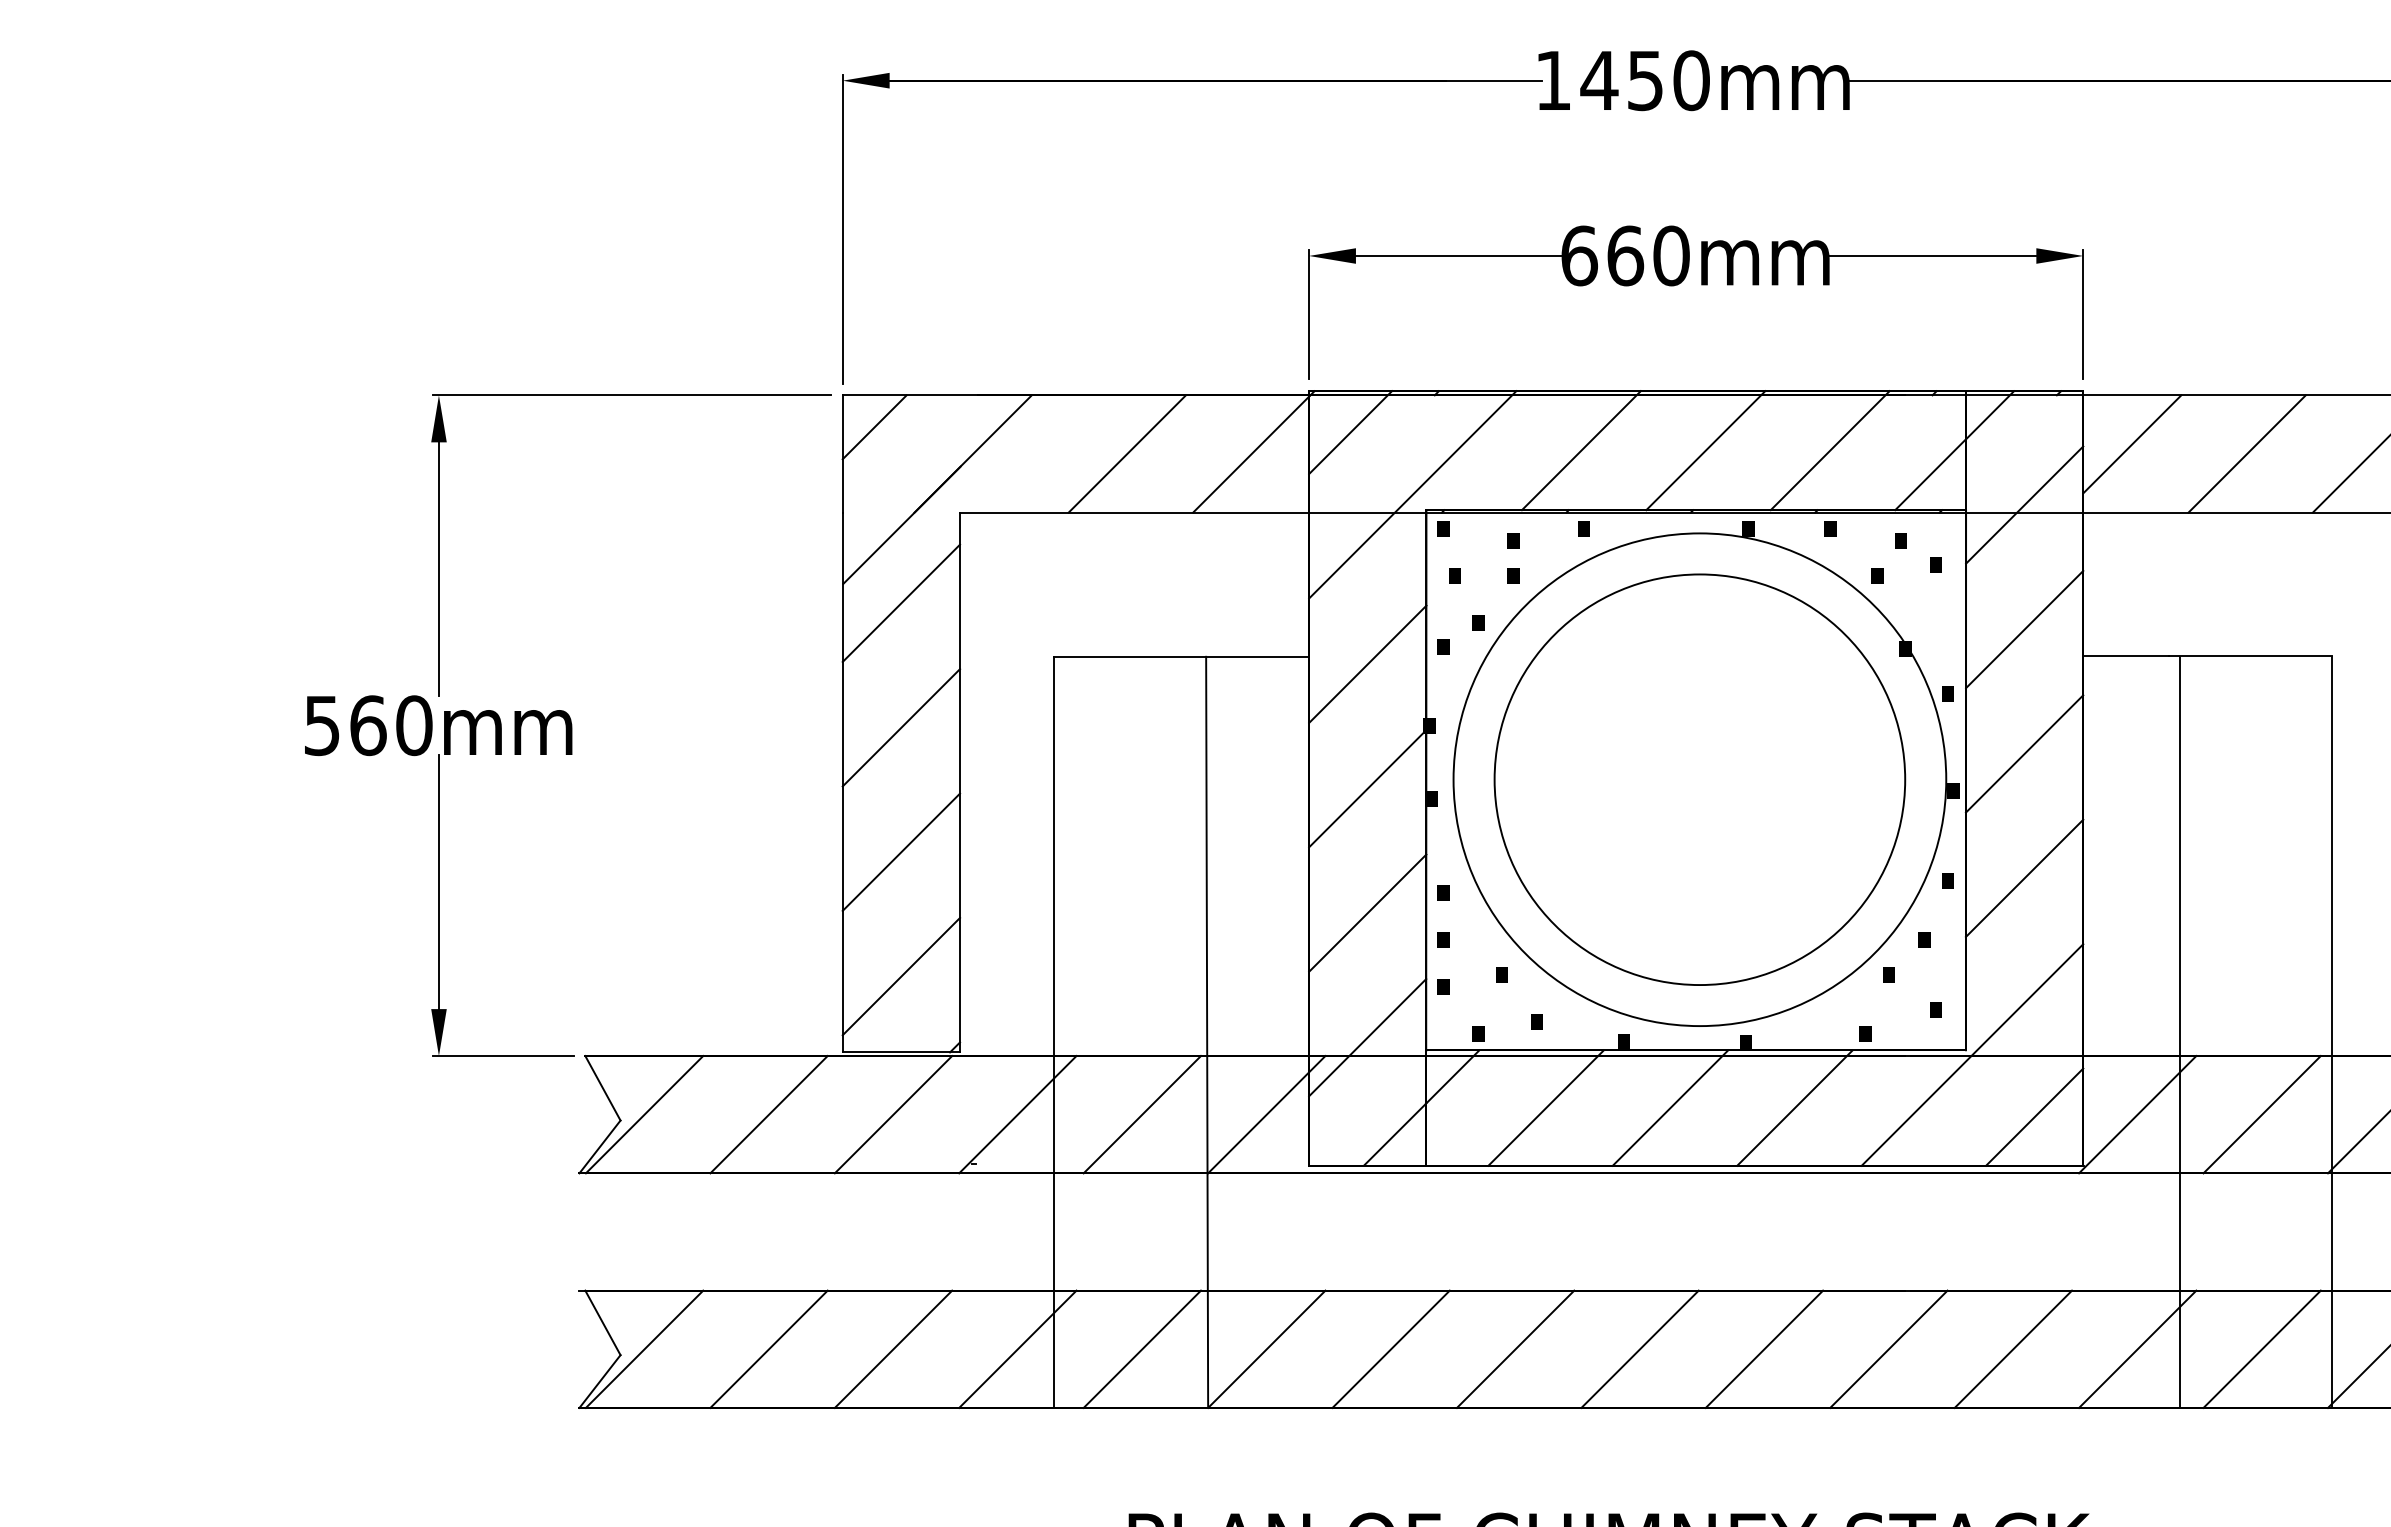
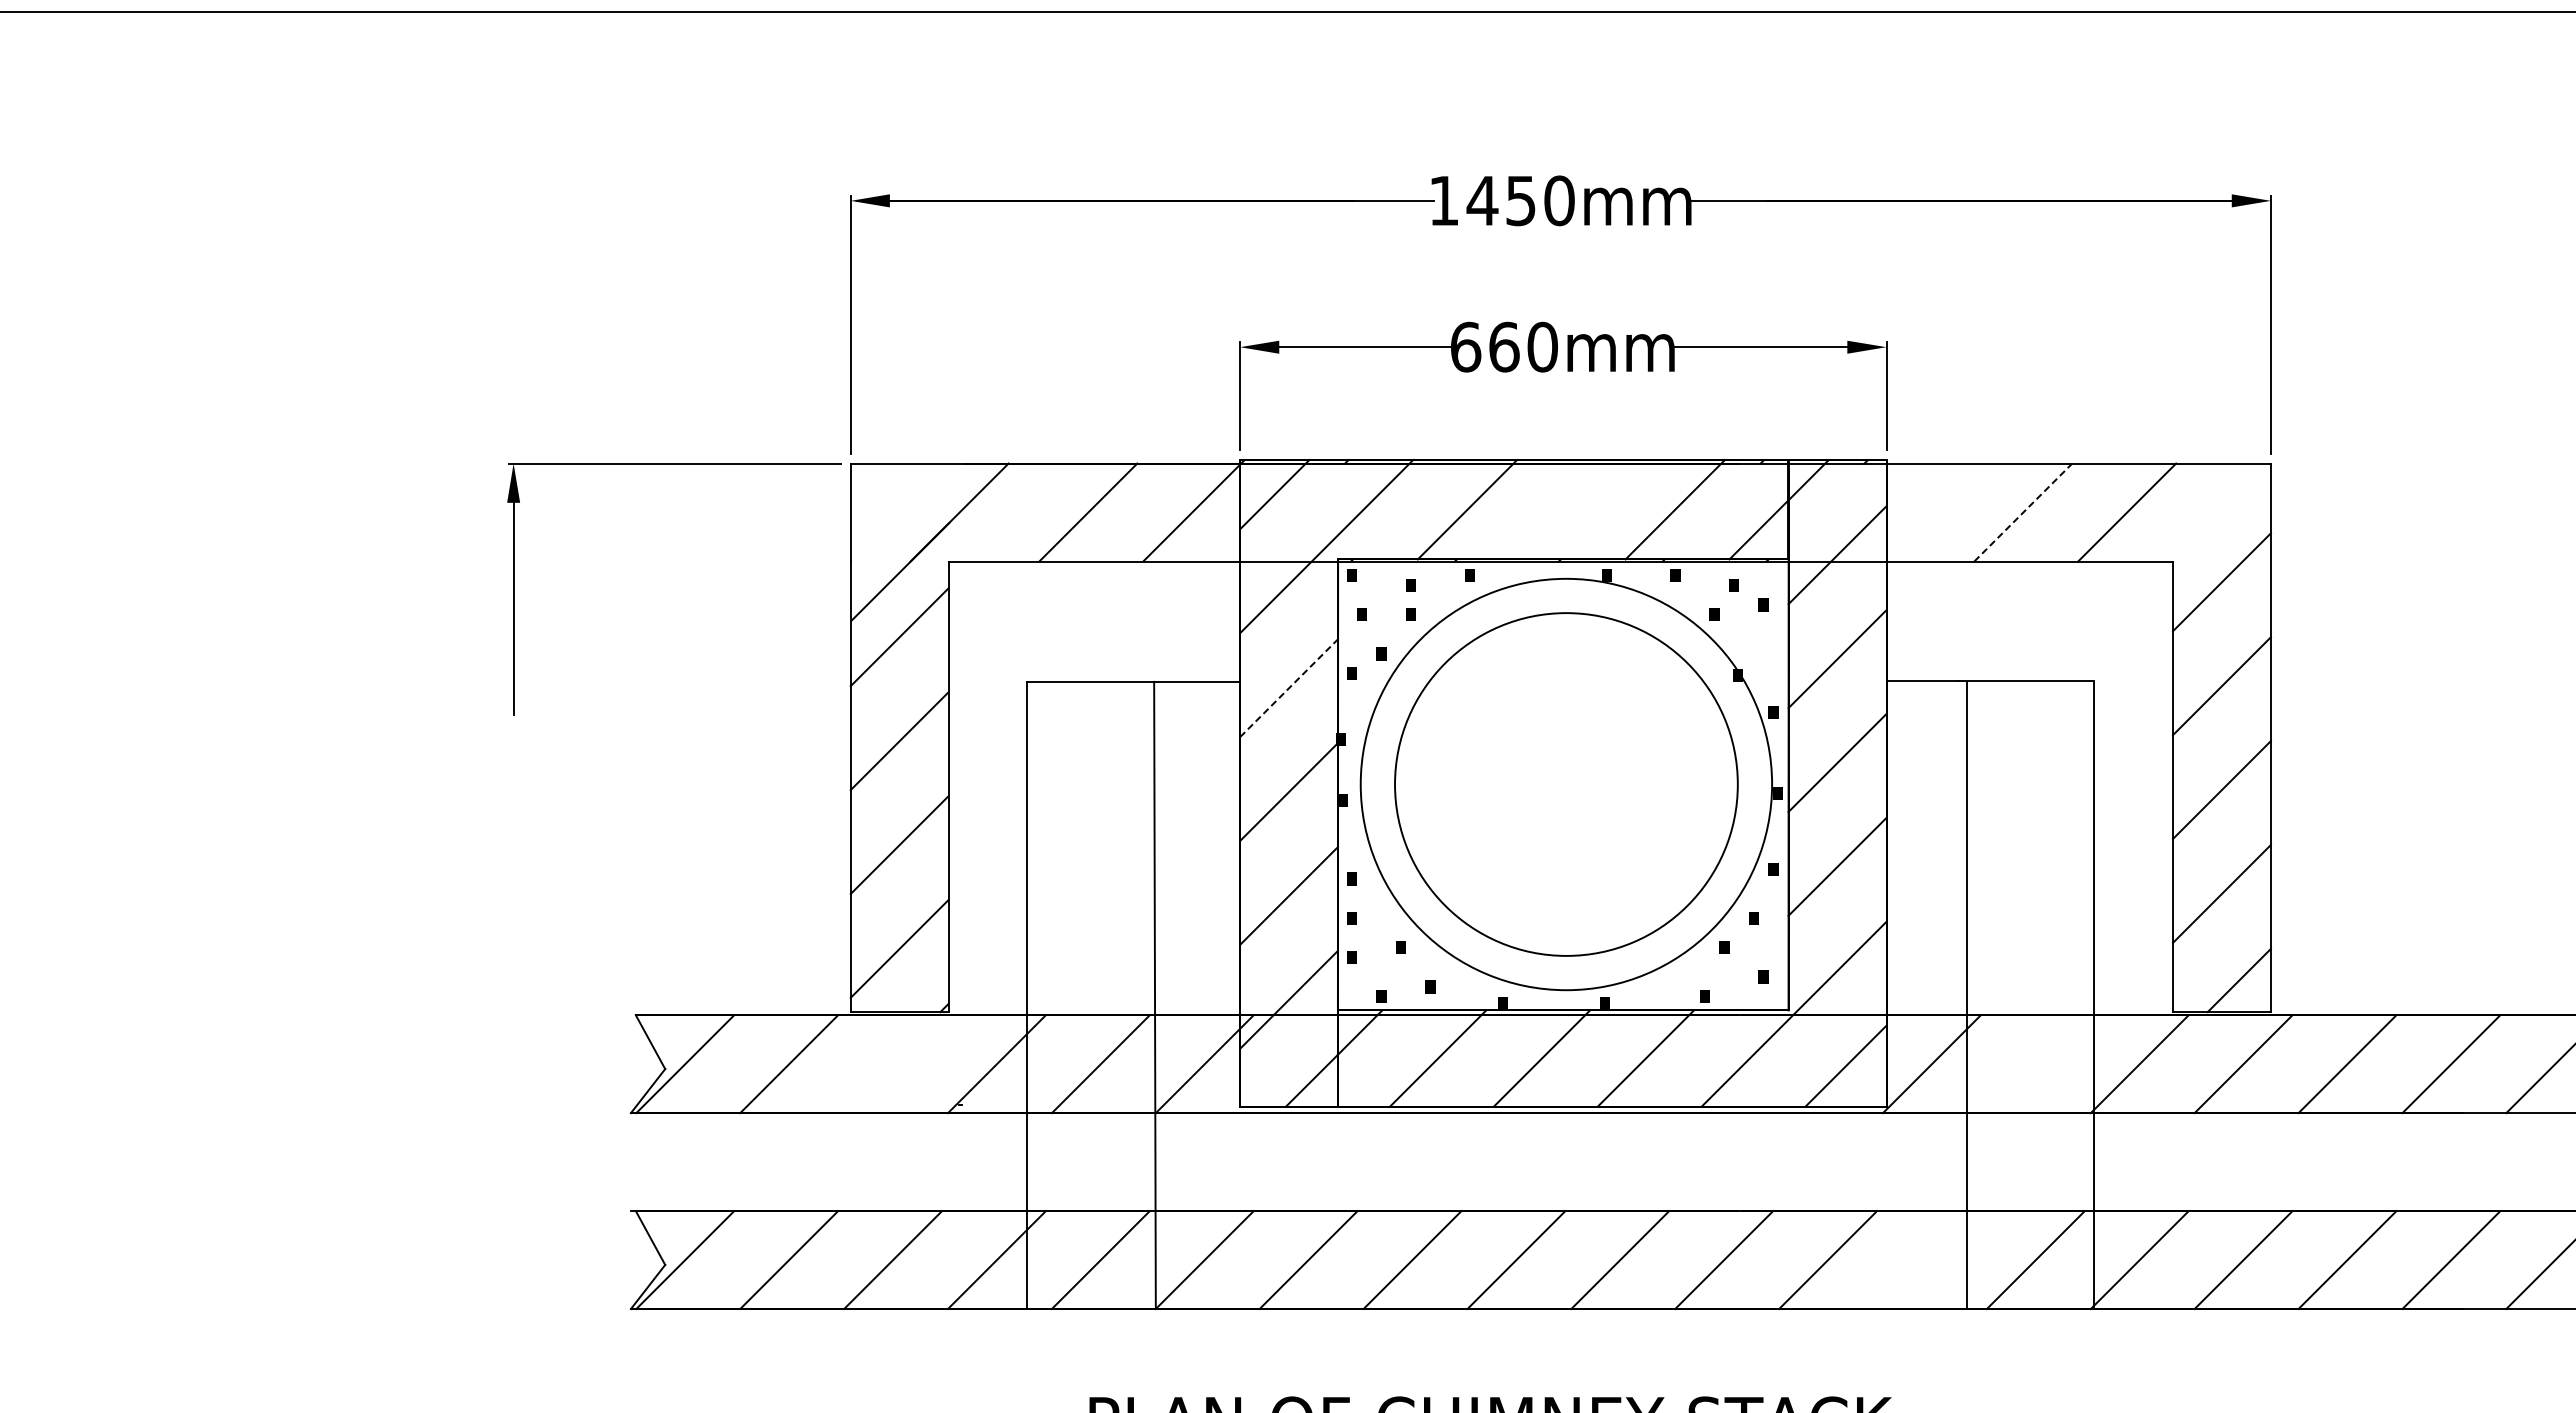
line: (874, 426) -> (877, 489), removed
line: (2132, 444) -> (1927, 504), removed
line: (1705, 450) -> (1571, 509), removed
line: (2247, 453) -> (2023, 512), solid -> dashed
line: (1368, 663) -> (1289, 687), solid -> dashed
part: (438, 875) -> (513, 864), removed
line: (893, 1115) -> (893, 1064), removed
line: (2261, 1115) -> (2035, 1064), removed
line: (2137, 1349) -> (1931, 1260), removed

